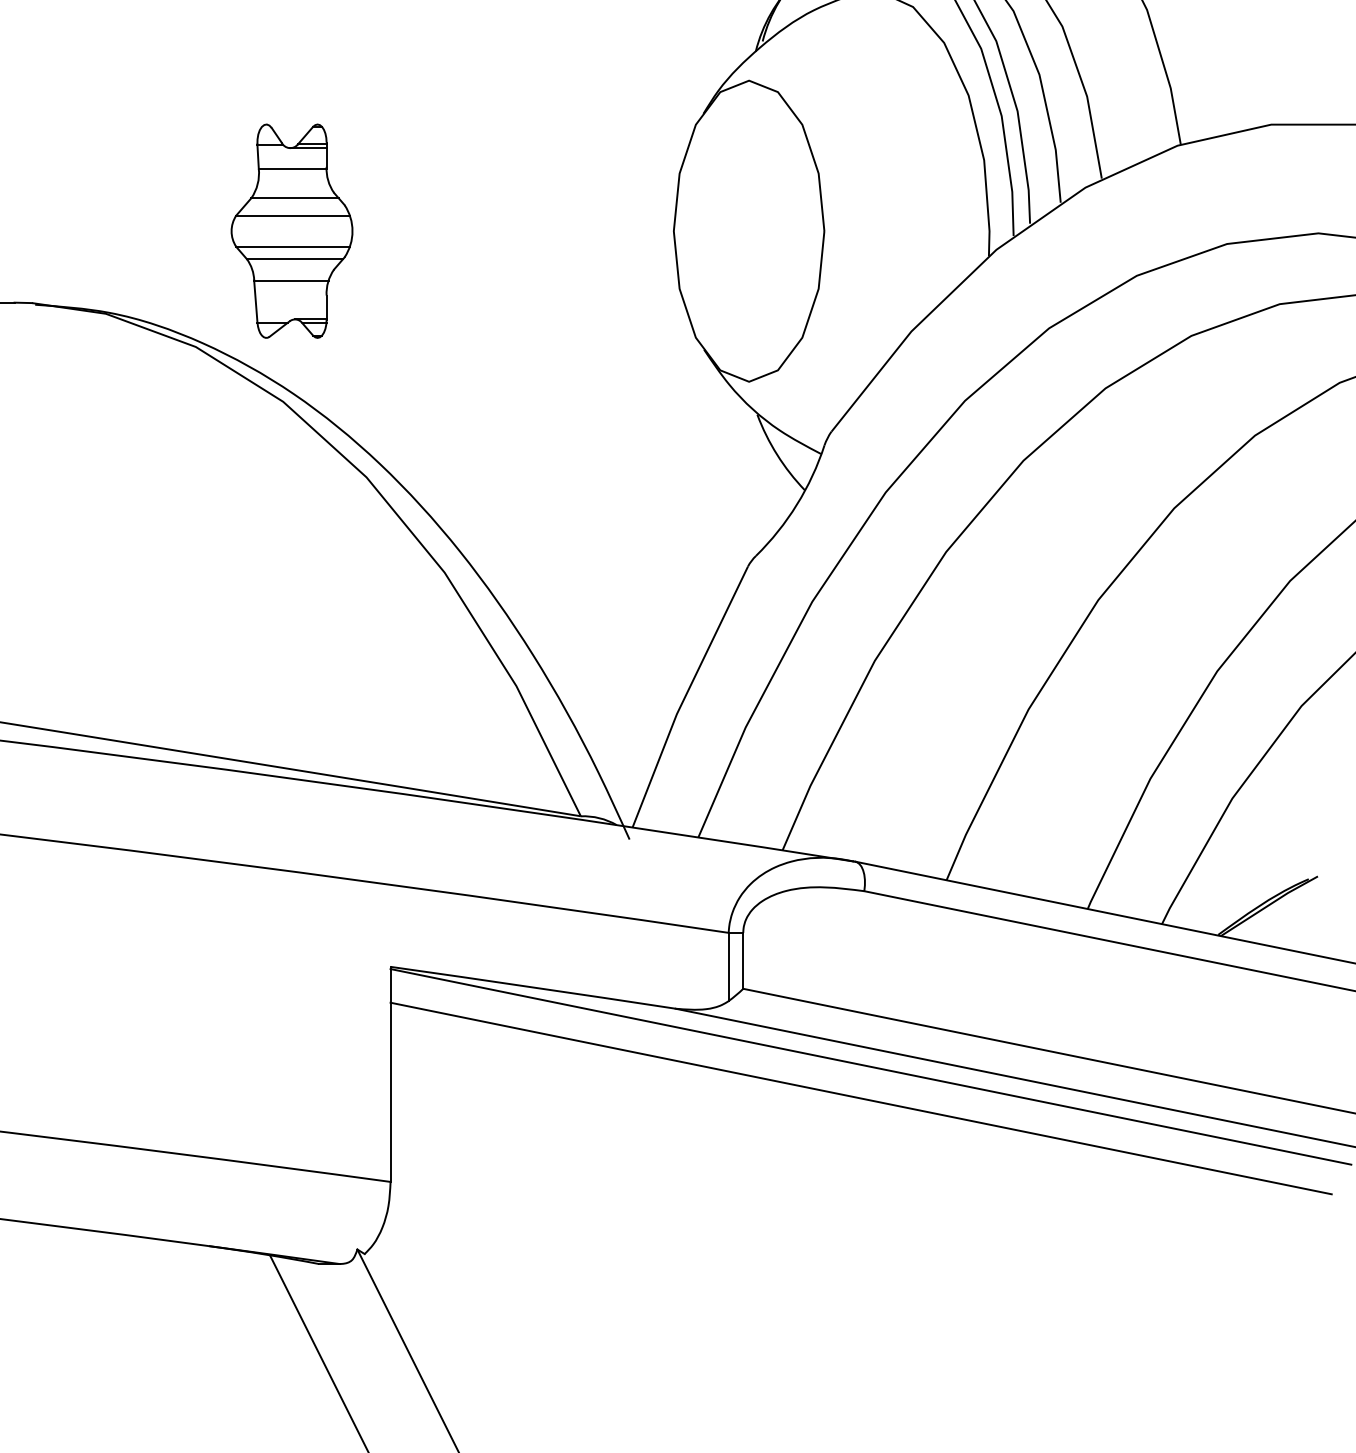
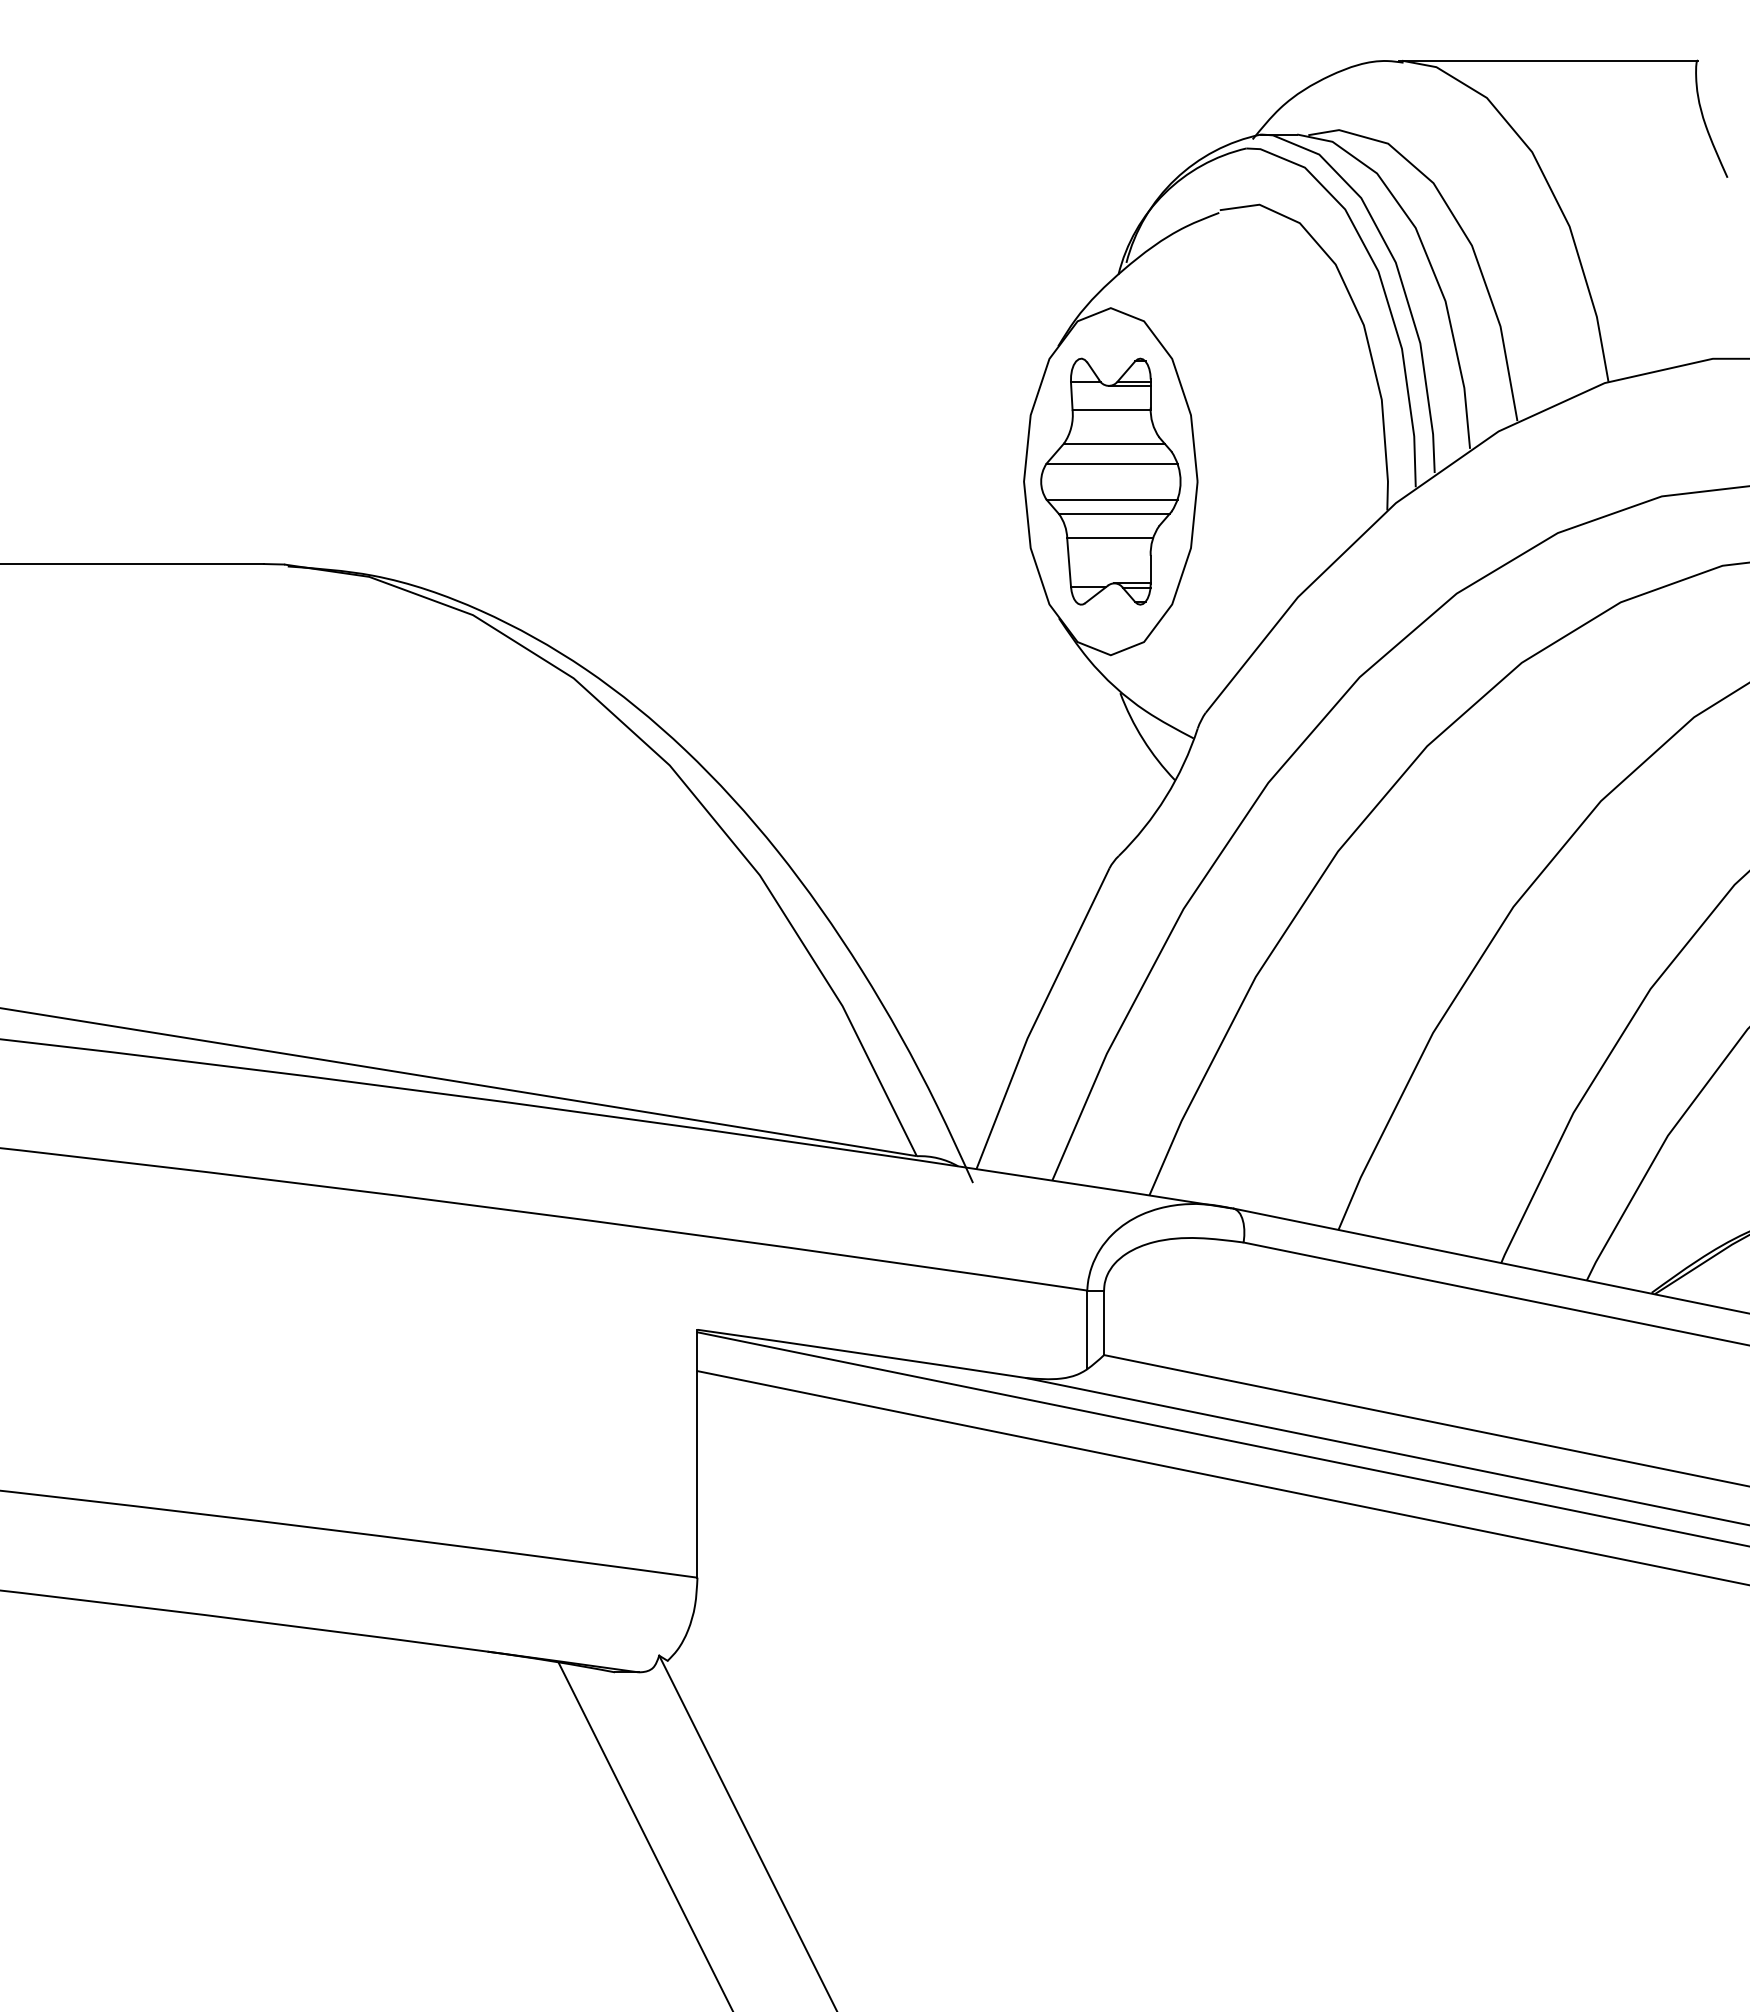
part: (291, 231) -> (1110, 481), moved

